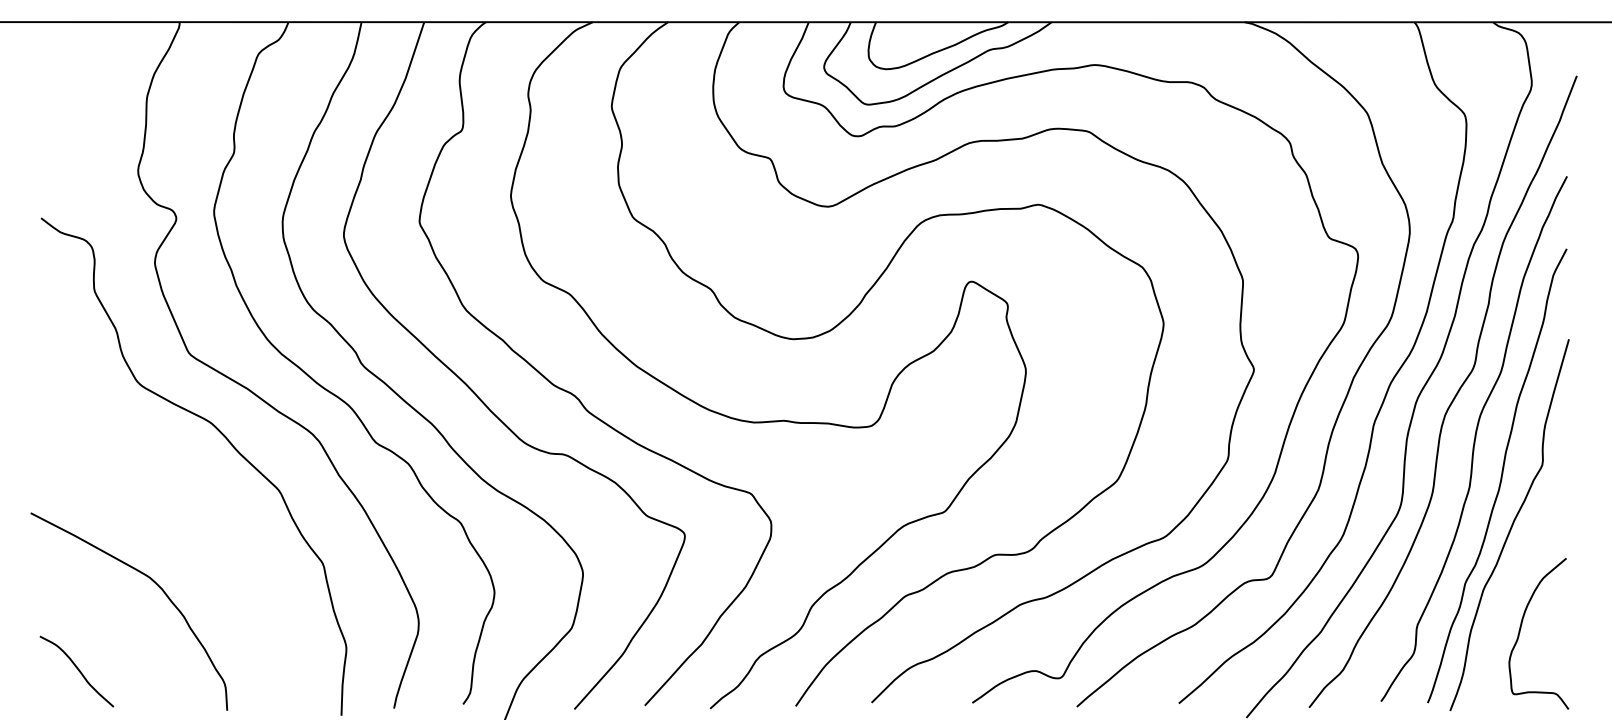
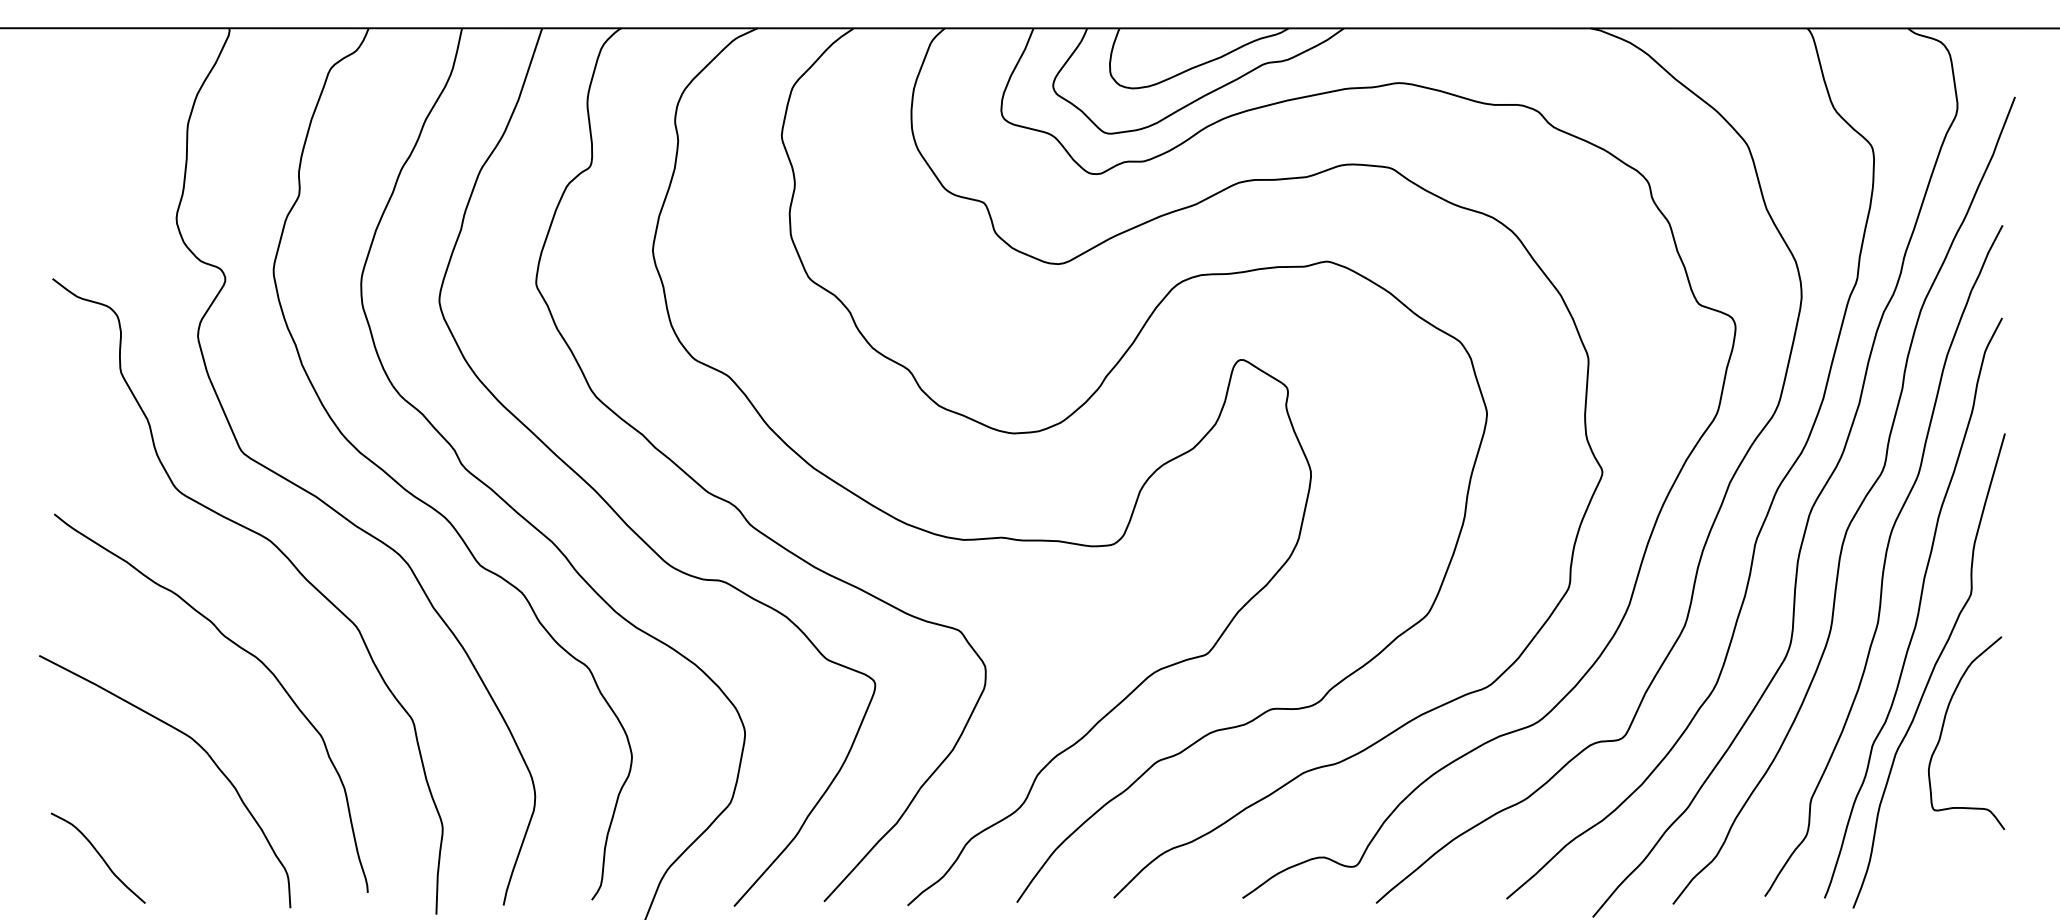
curve: (193, 511) -> (247, 653), added
curve: (1521, 628) -> (1944, 726), moved

